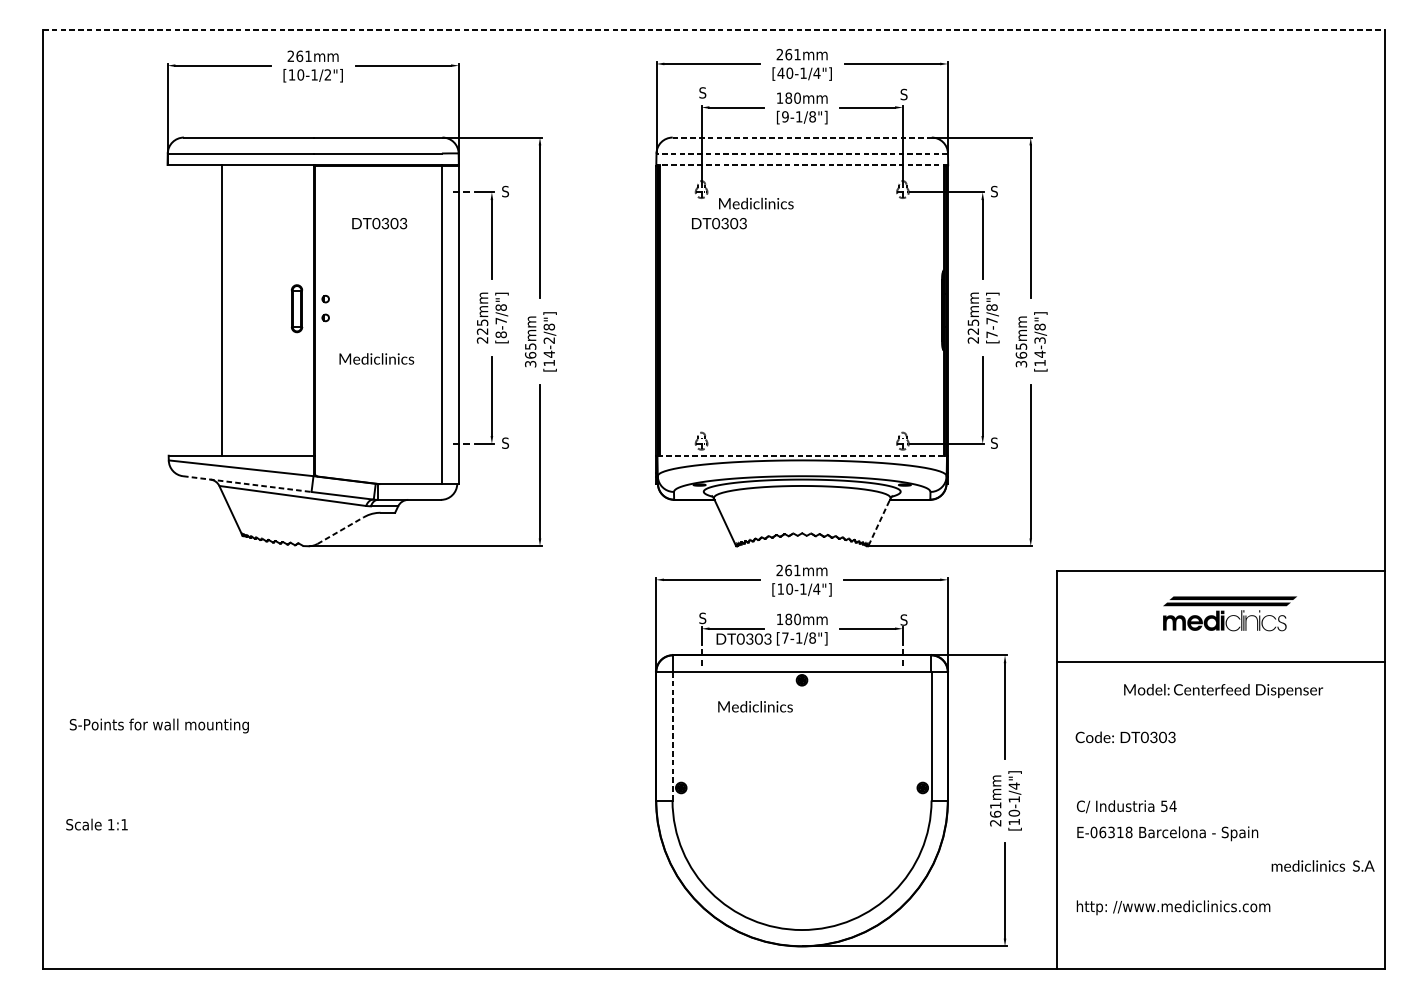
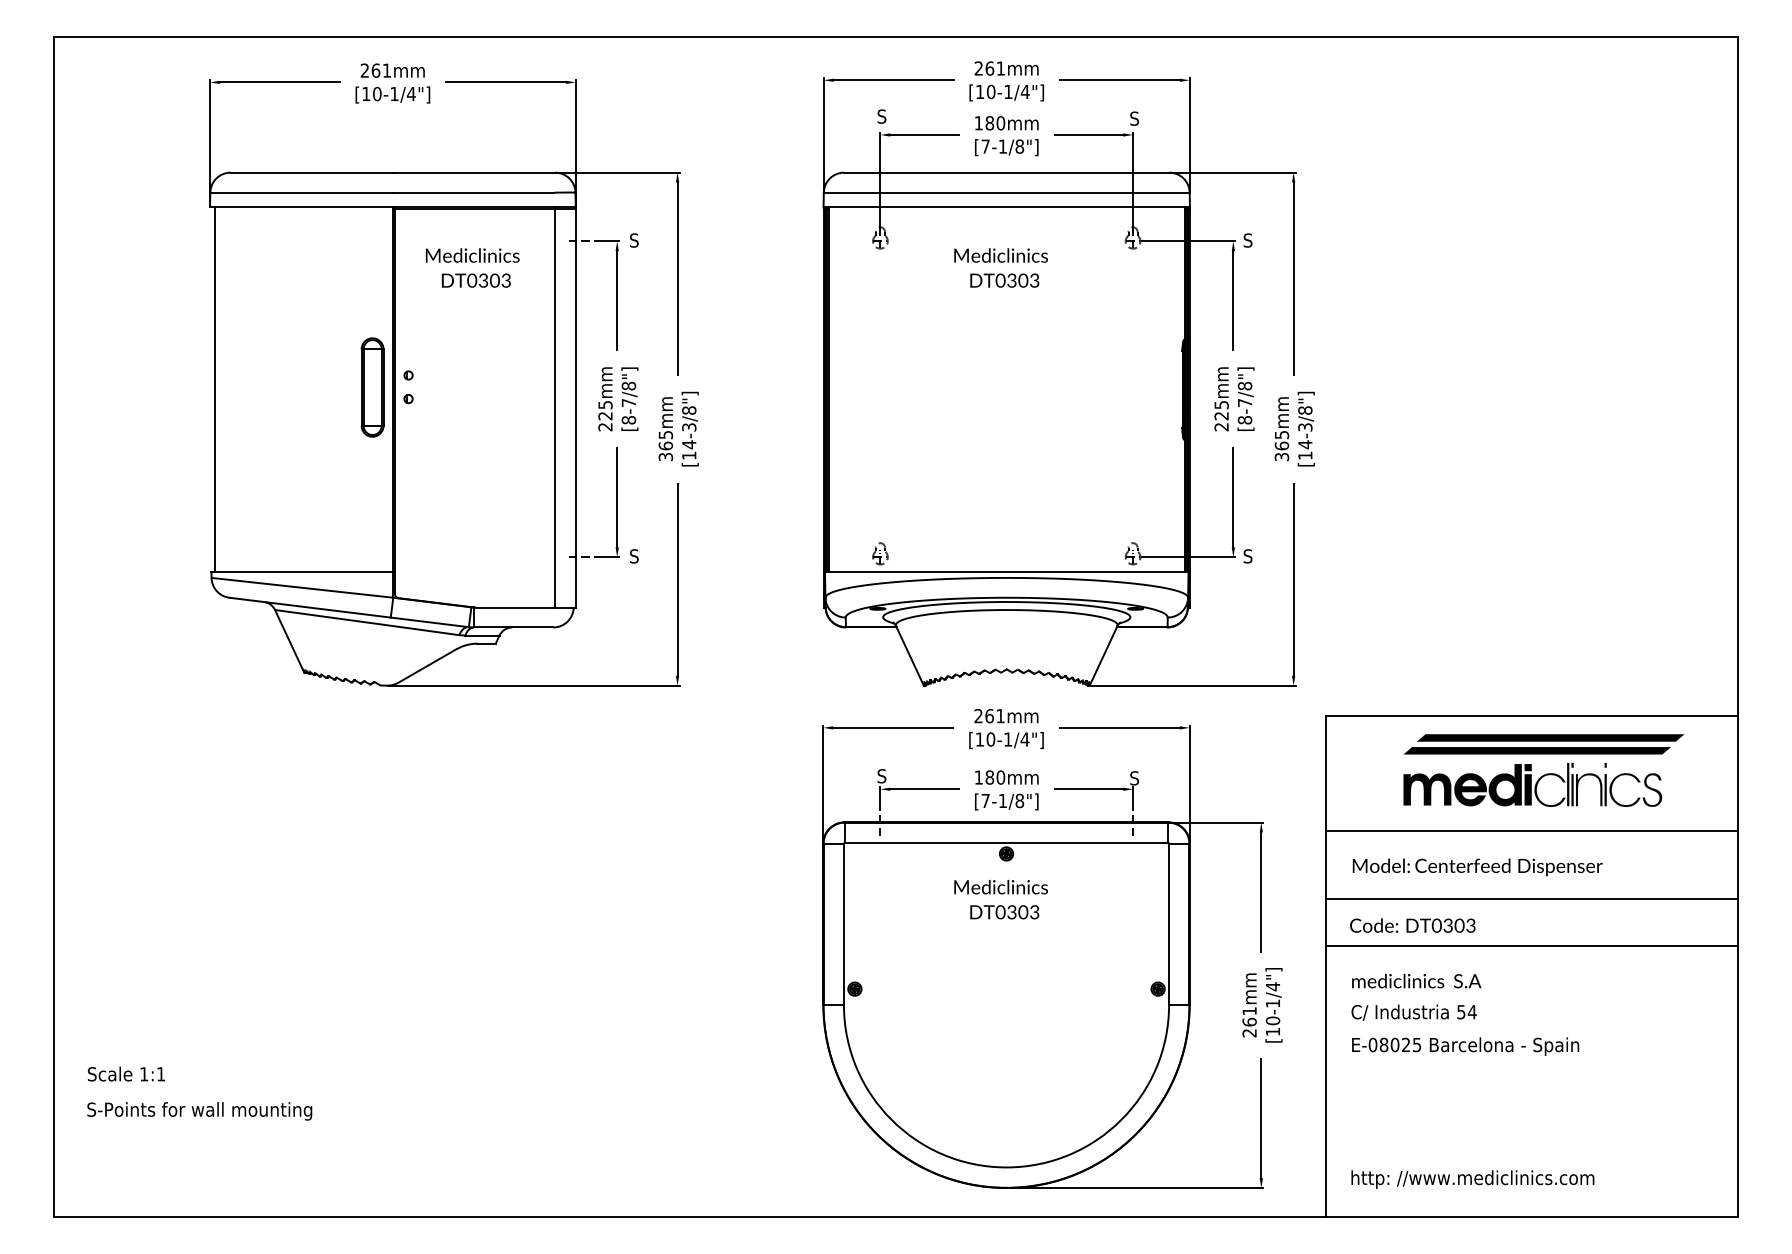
line: (714, 29) -> (896, 37), dashed -> solid
text: (780, 72) -> (979, 91), [40-1/4"] -> [10-1/4"]
text: (327, 74) -> (410, 93), [10-1/2"] -> [10-1/4"]
text: (785, 116) -> (985, 146), [9-1/8"] -> [7-1/8"]
line: (802, 137) -> (1006, 172), dashed -> solid
line: (802, 153) -> (1006, 192), dashed -> solid
line: (802, 165) -> (1006, 207), dashed -> solid
text: (755, 203) -> (1000, 255), moved
text: (719, 223) -> (1004, 280), moved
part: (296, 308) -> (372, 387), size x1.67
line: (222, 310) -> (214, 389), moved
text: (991, 335) -> (1244, 420), [7-7/8"] -> [8-7/8"]
text: (549, 340) -> (689, 427), [14-2/8"] -> [14-3/8"]
text: (376, 358) -> (472, 255), moved
line: (802, 456) -> (1006, 572), dashed -> solid
line: (247, 483) -> (310, 607), dashed -> solid
line: (879, 522) -> (1103, 655), dashed -> solid
line: (340, 530) -> (427, 666), dashed -> solid
part: (1229, 613) -> (1543, 770), size x1.67
text: (743, 639) -> (1004, 912), moved
text: (1223, 691) -> (1477, 867), moved
text: (755, 707) -> (1000, 887), moved
line: (1221, 716) -> (1532, 899), added
text: (159, 726) -> (199, 1111), moved
line: (672, 736) -> (843, 924), dashed -> solid
line: (1221, 754) -> (1532, 946), added
text: (96, 824) -> (125, 1073), moved
text: (1115, 832) -> (1400, 1044), E-06318 -> E-08025
text: (1323, 865) -> (1416, 980), moved
text: (1173, 907) -> (1472, 1179), moved

